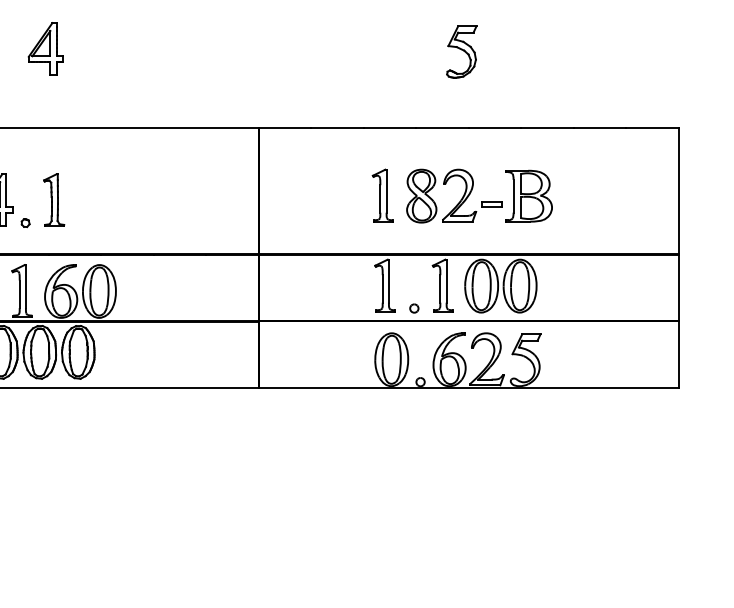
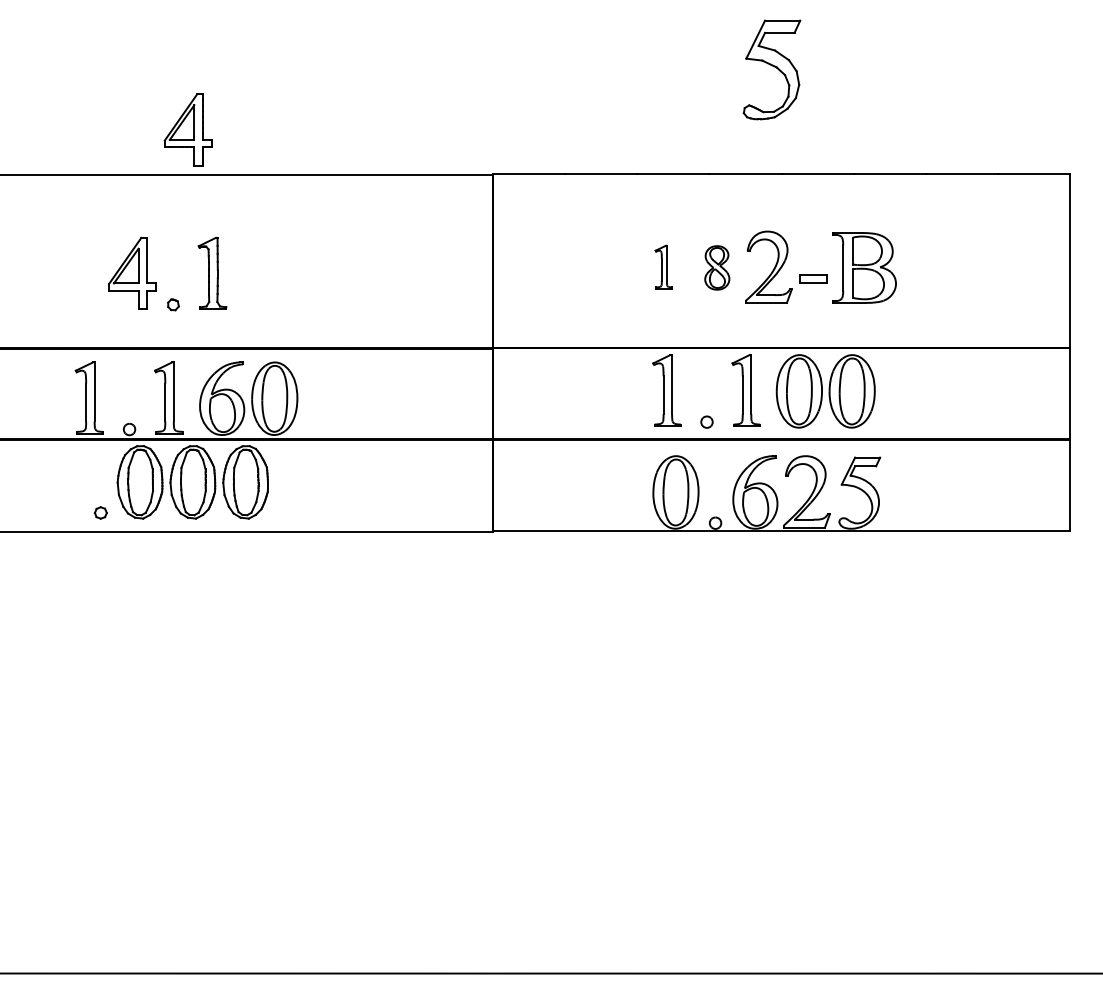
part: (45, 48) -> (187, 129), moved
part: (462, 51) -> (772, 69), size x1.4
part: (382, 195) -> (663, 266), size x0.6
part: (422, 195) -> (717, 267), size x0.6

